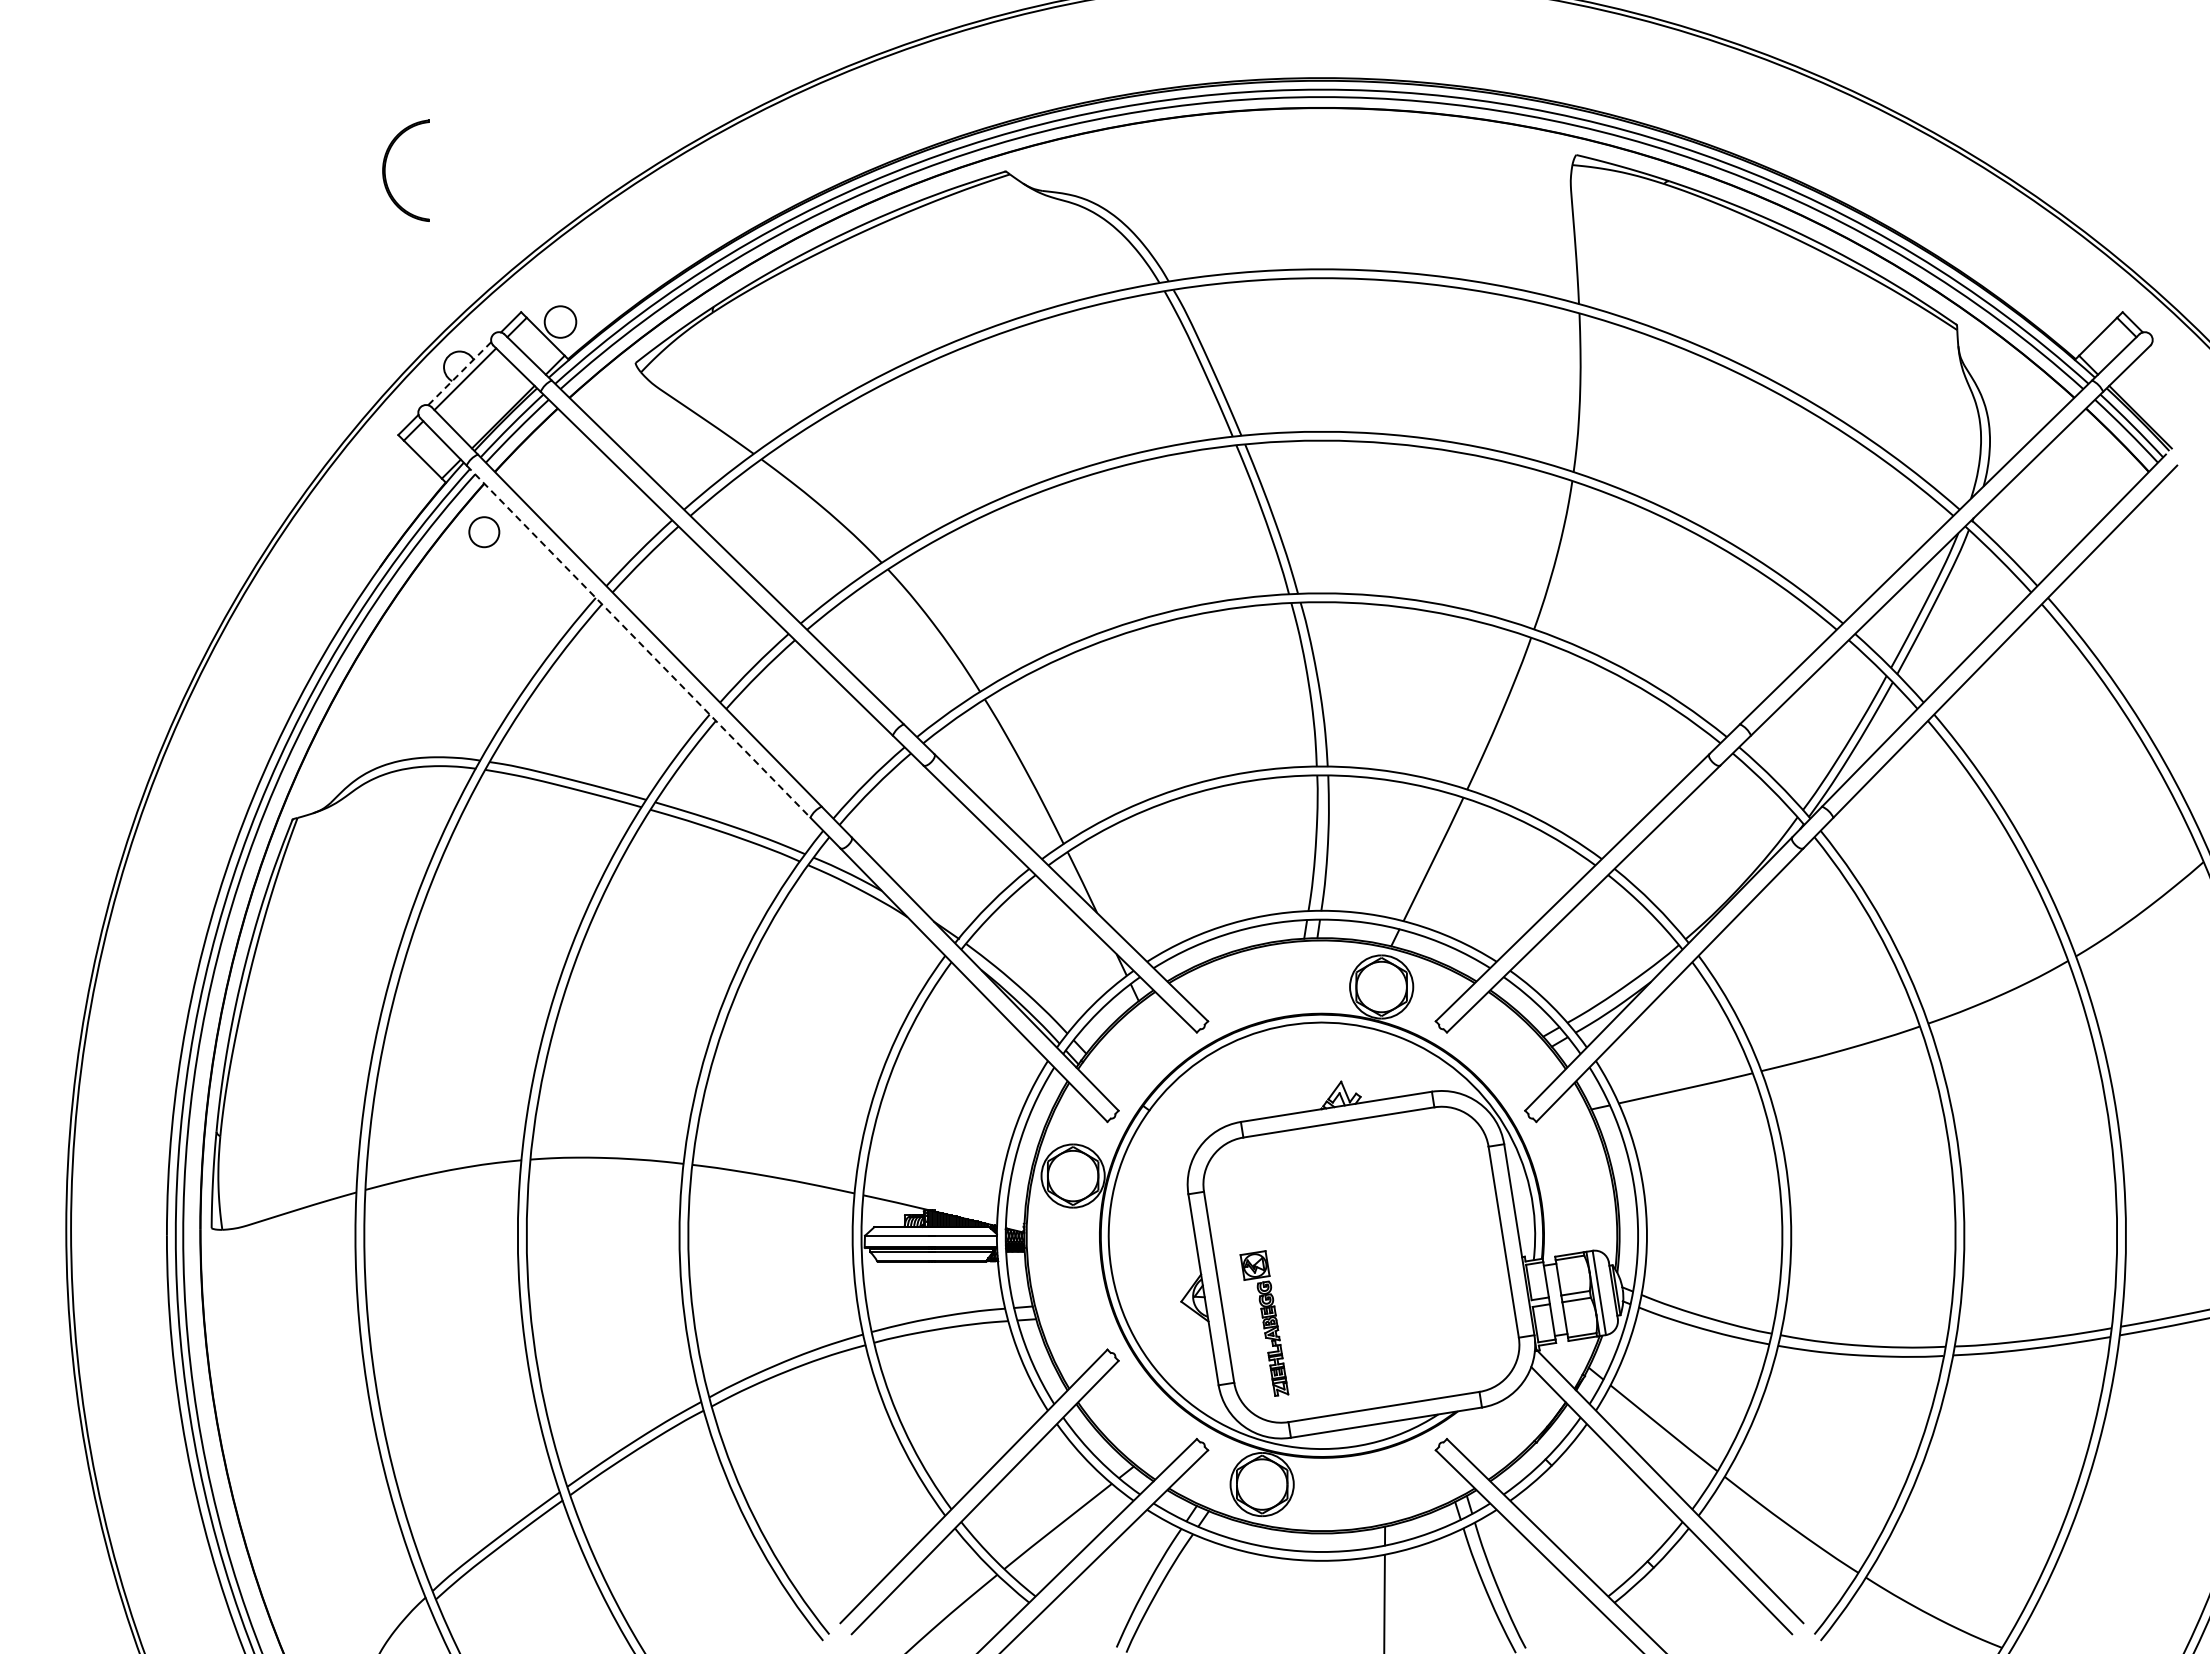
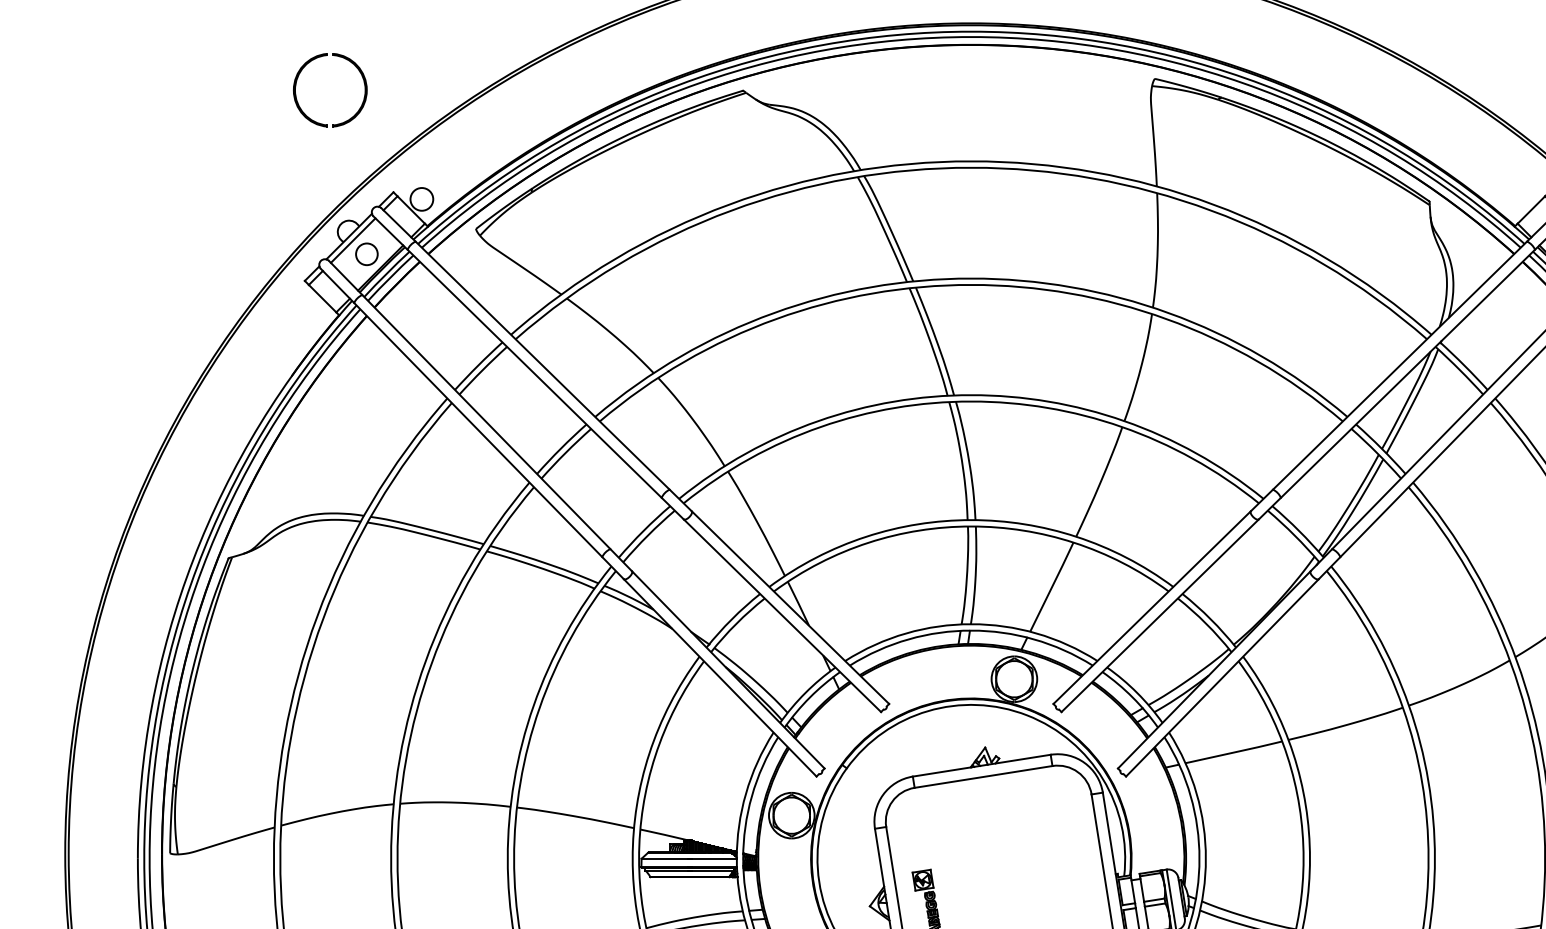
part: (481, 170) -> (364, 90), added
line: (459, 373) -> (348, 236), dashed -> solid
circle: (484, 532) -> (367, 254), moved
line: (638, 642) -> (478, 430), dashed -> solid

